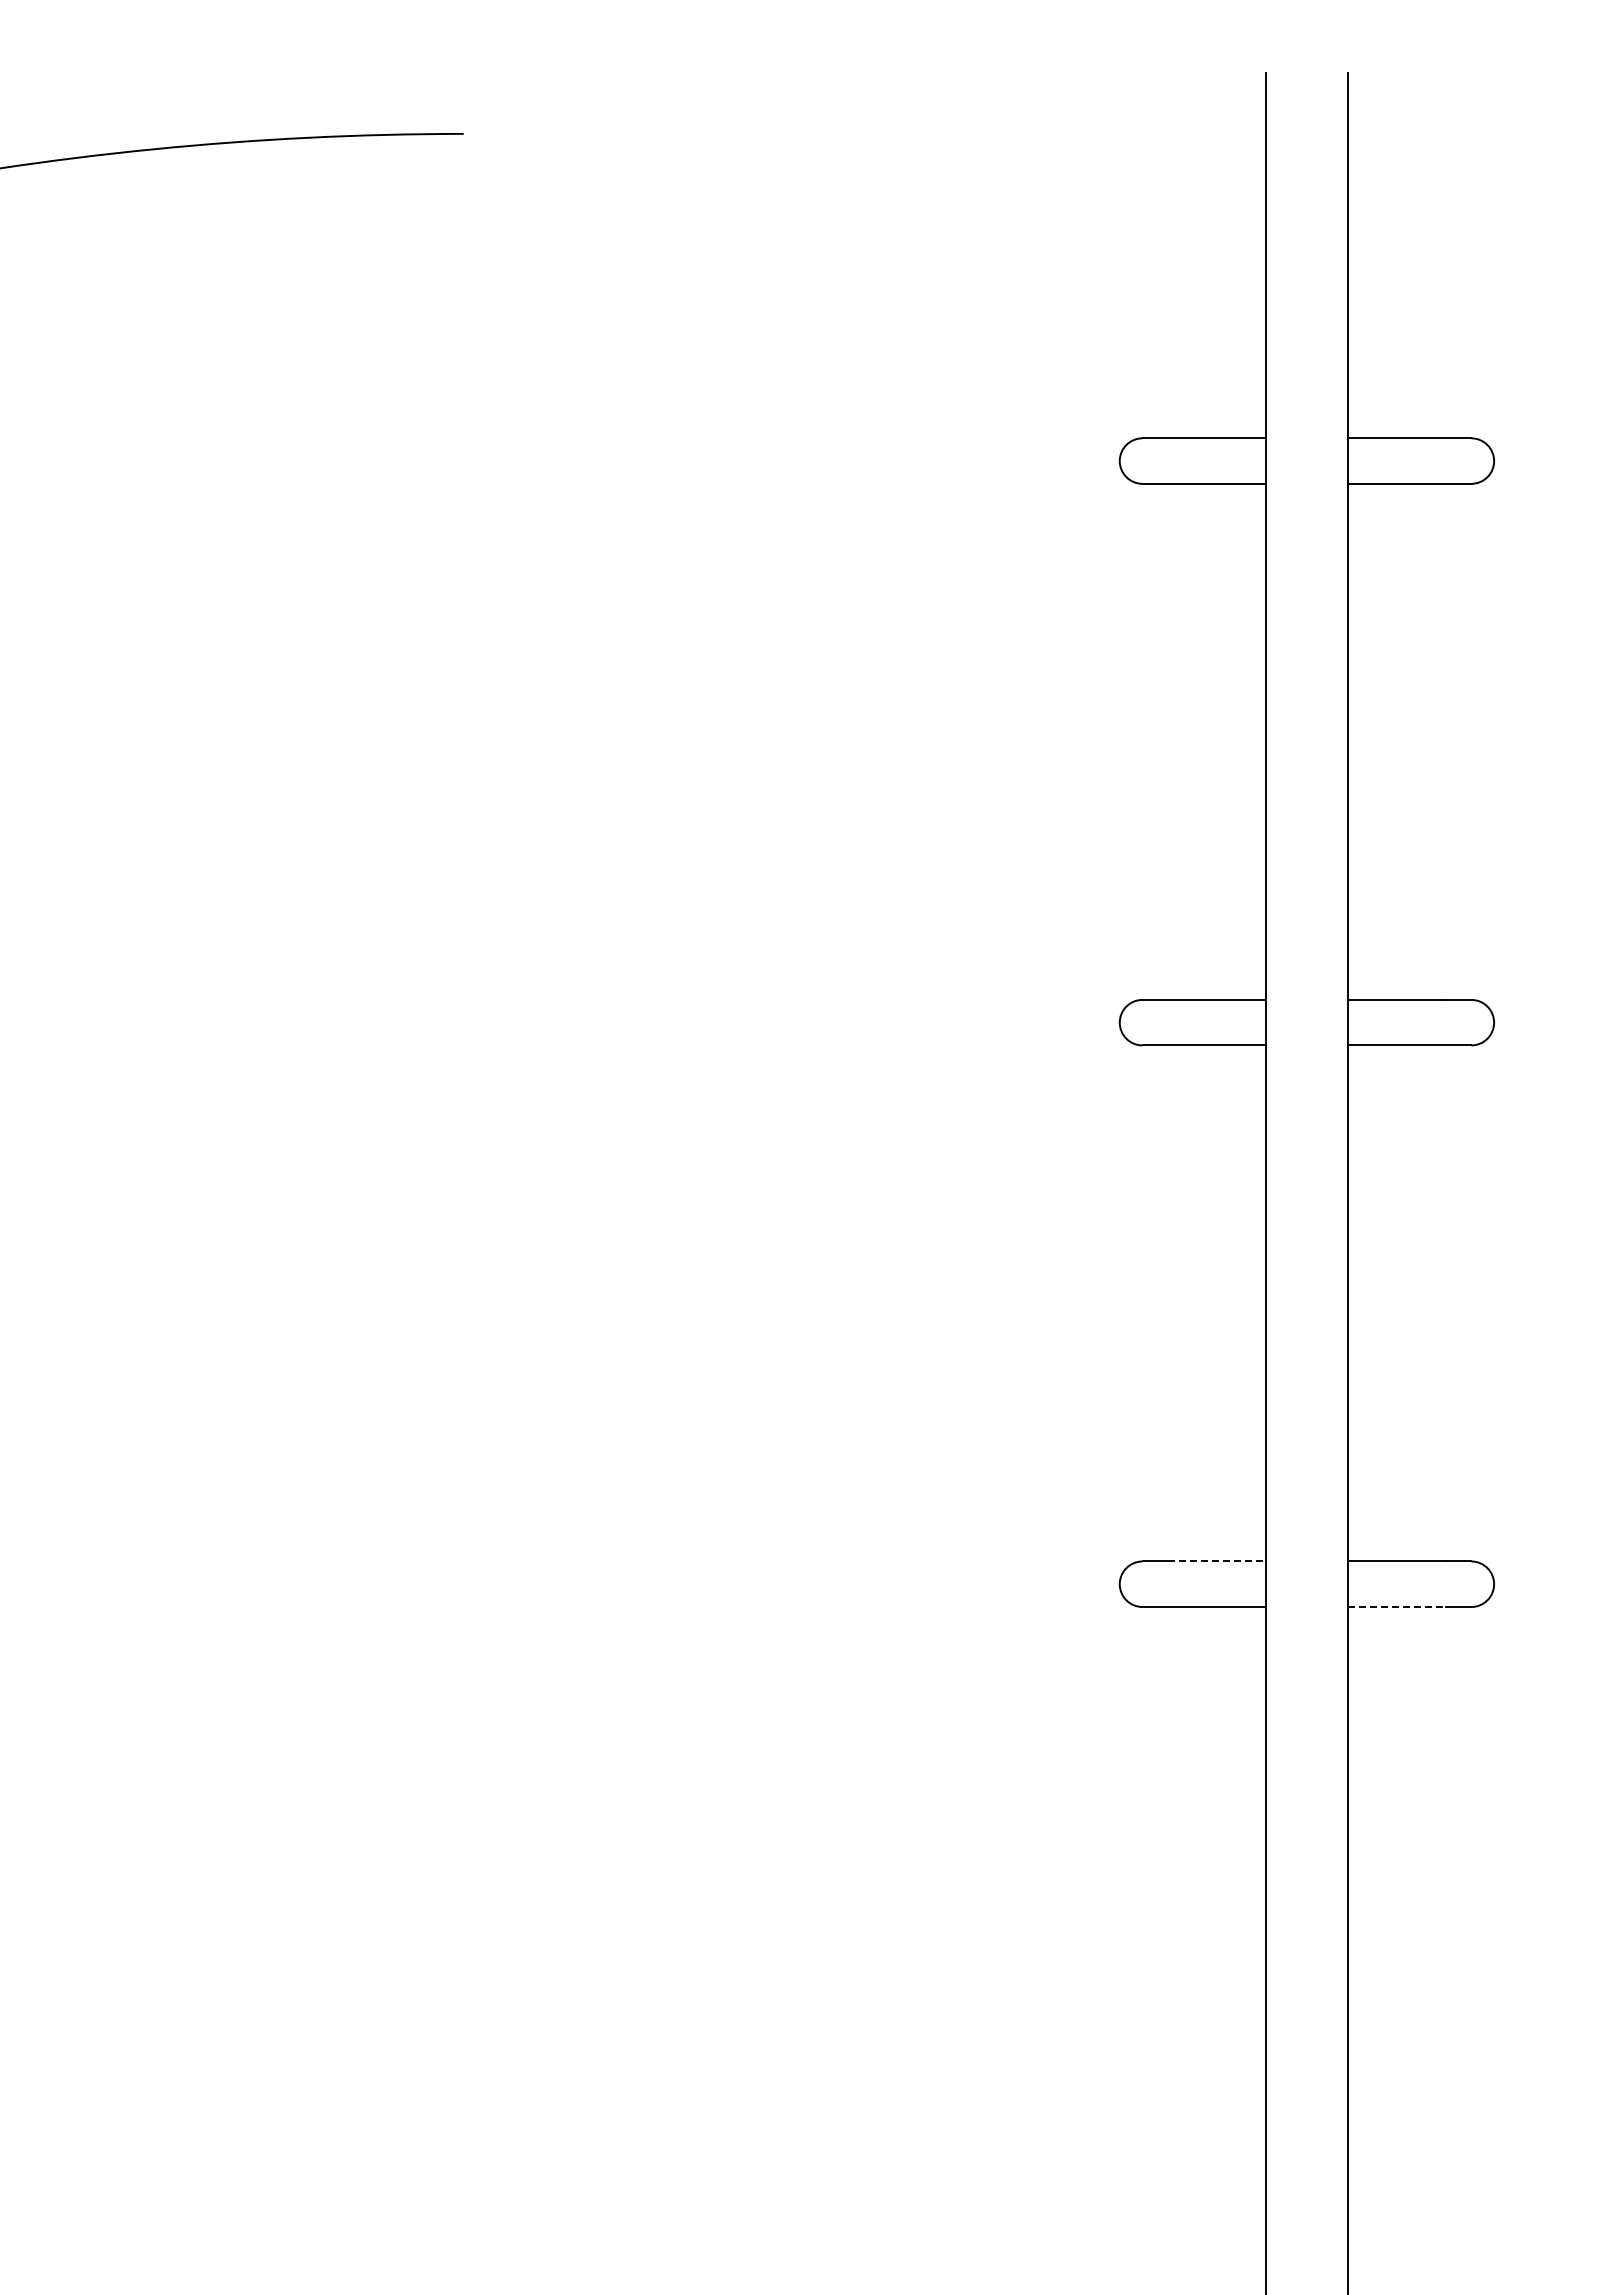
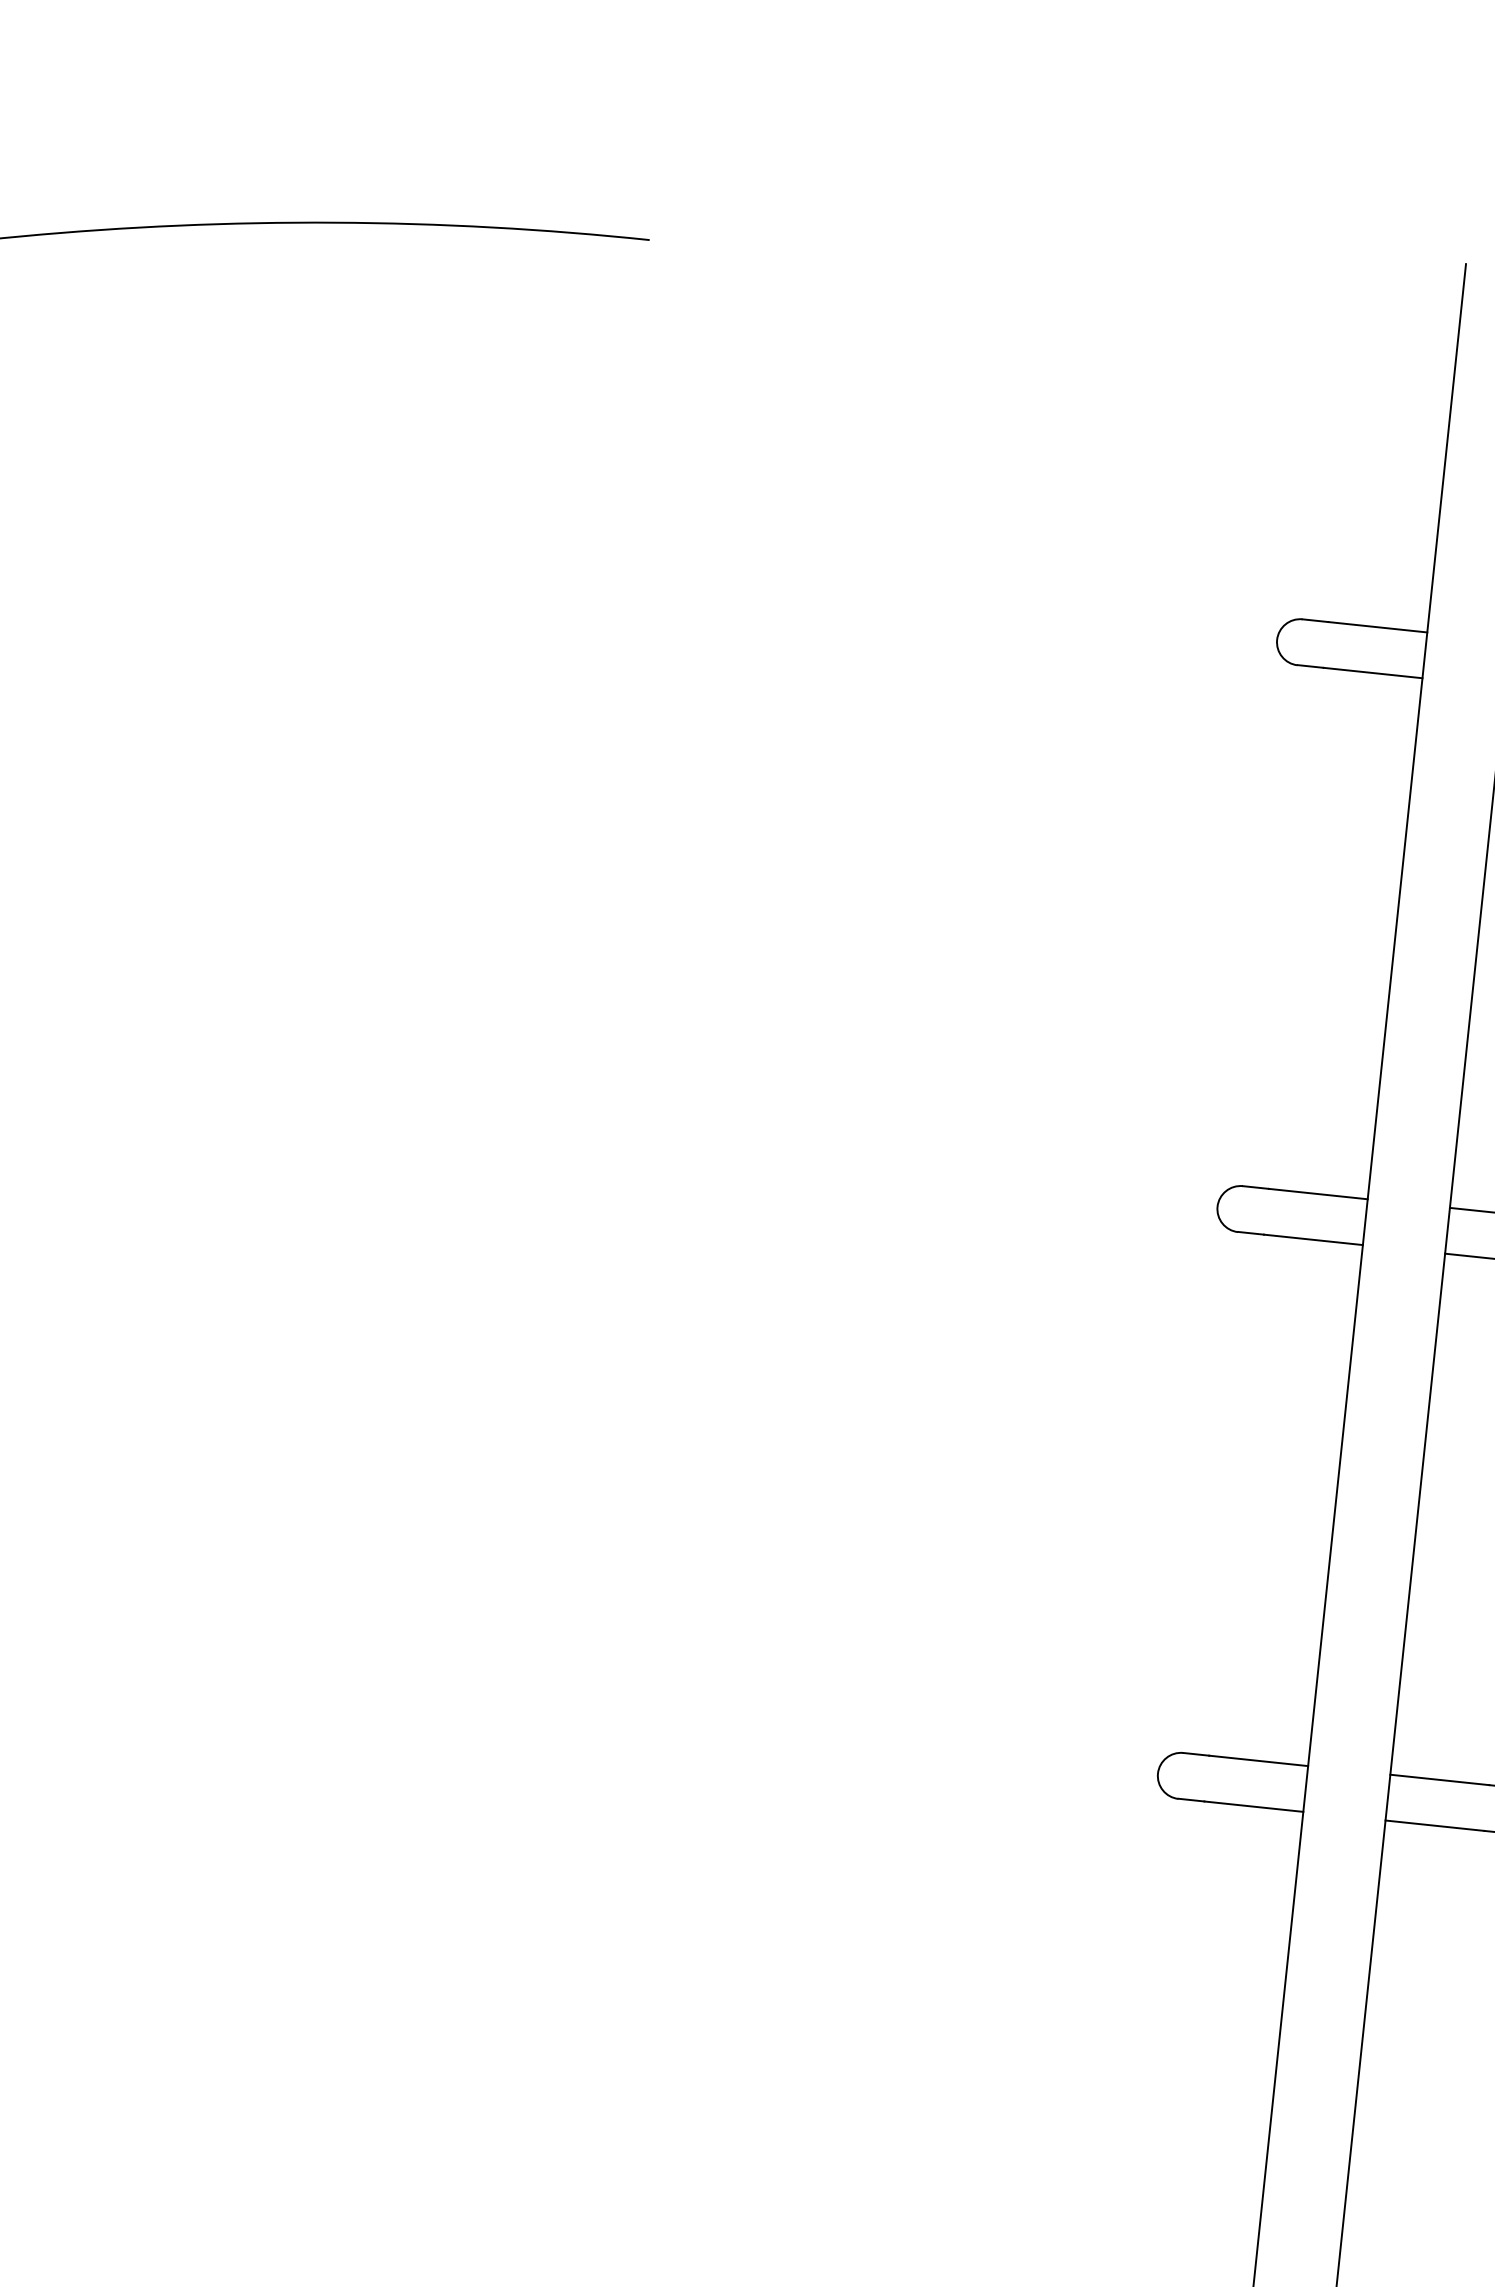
line: (1217, 1561) -> (1259, 1760), dashed -> solid
line: (1396, 1606) -> (1434, 1825), dashed -> solid

